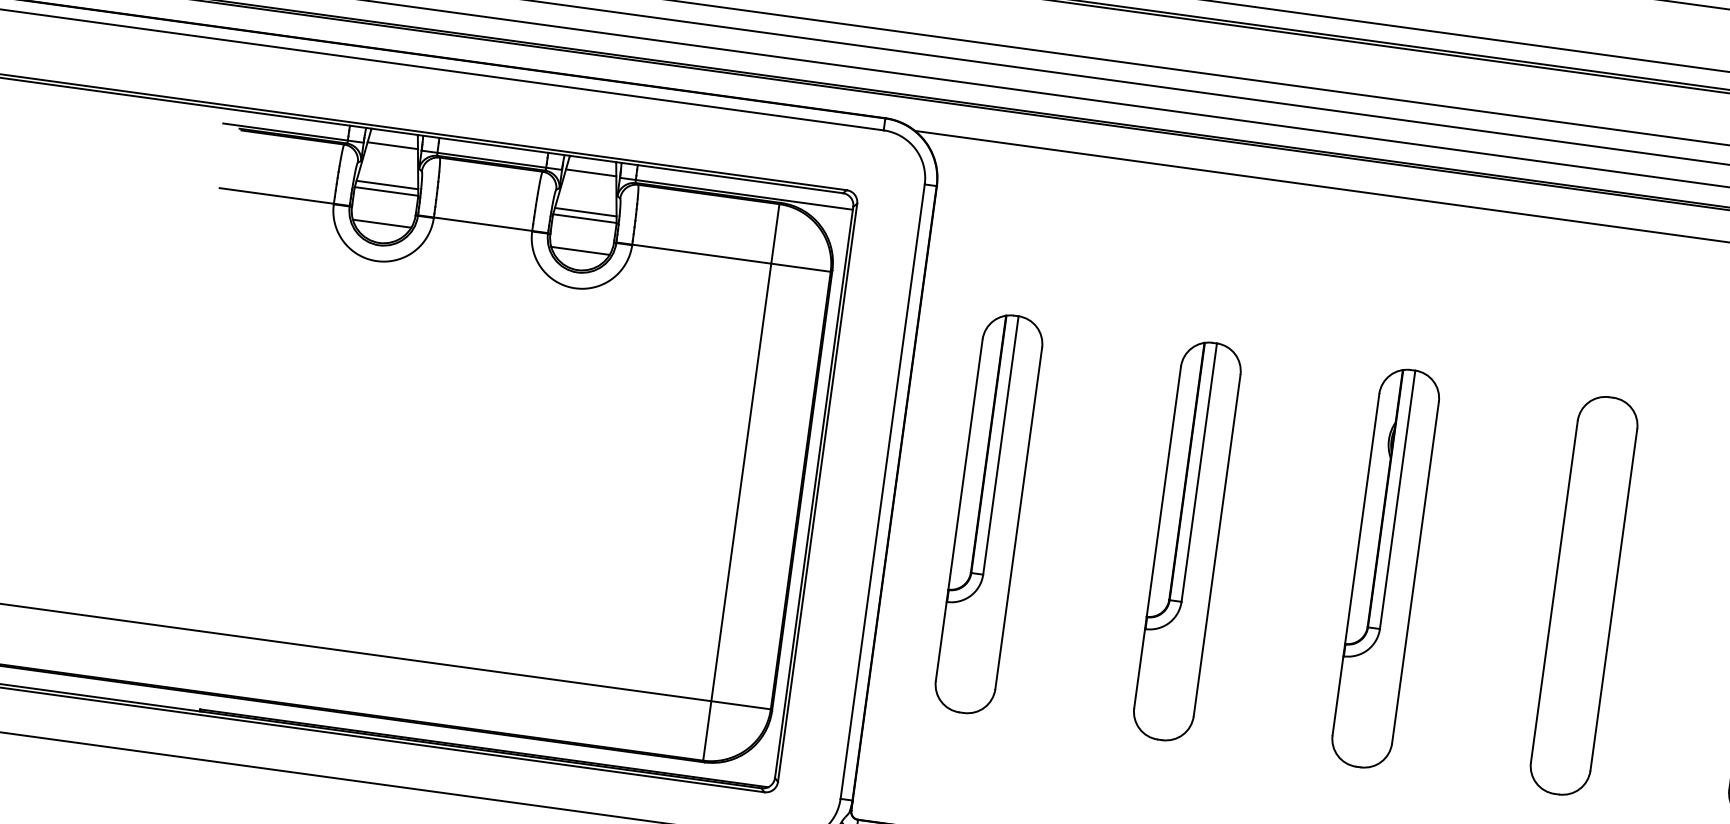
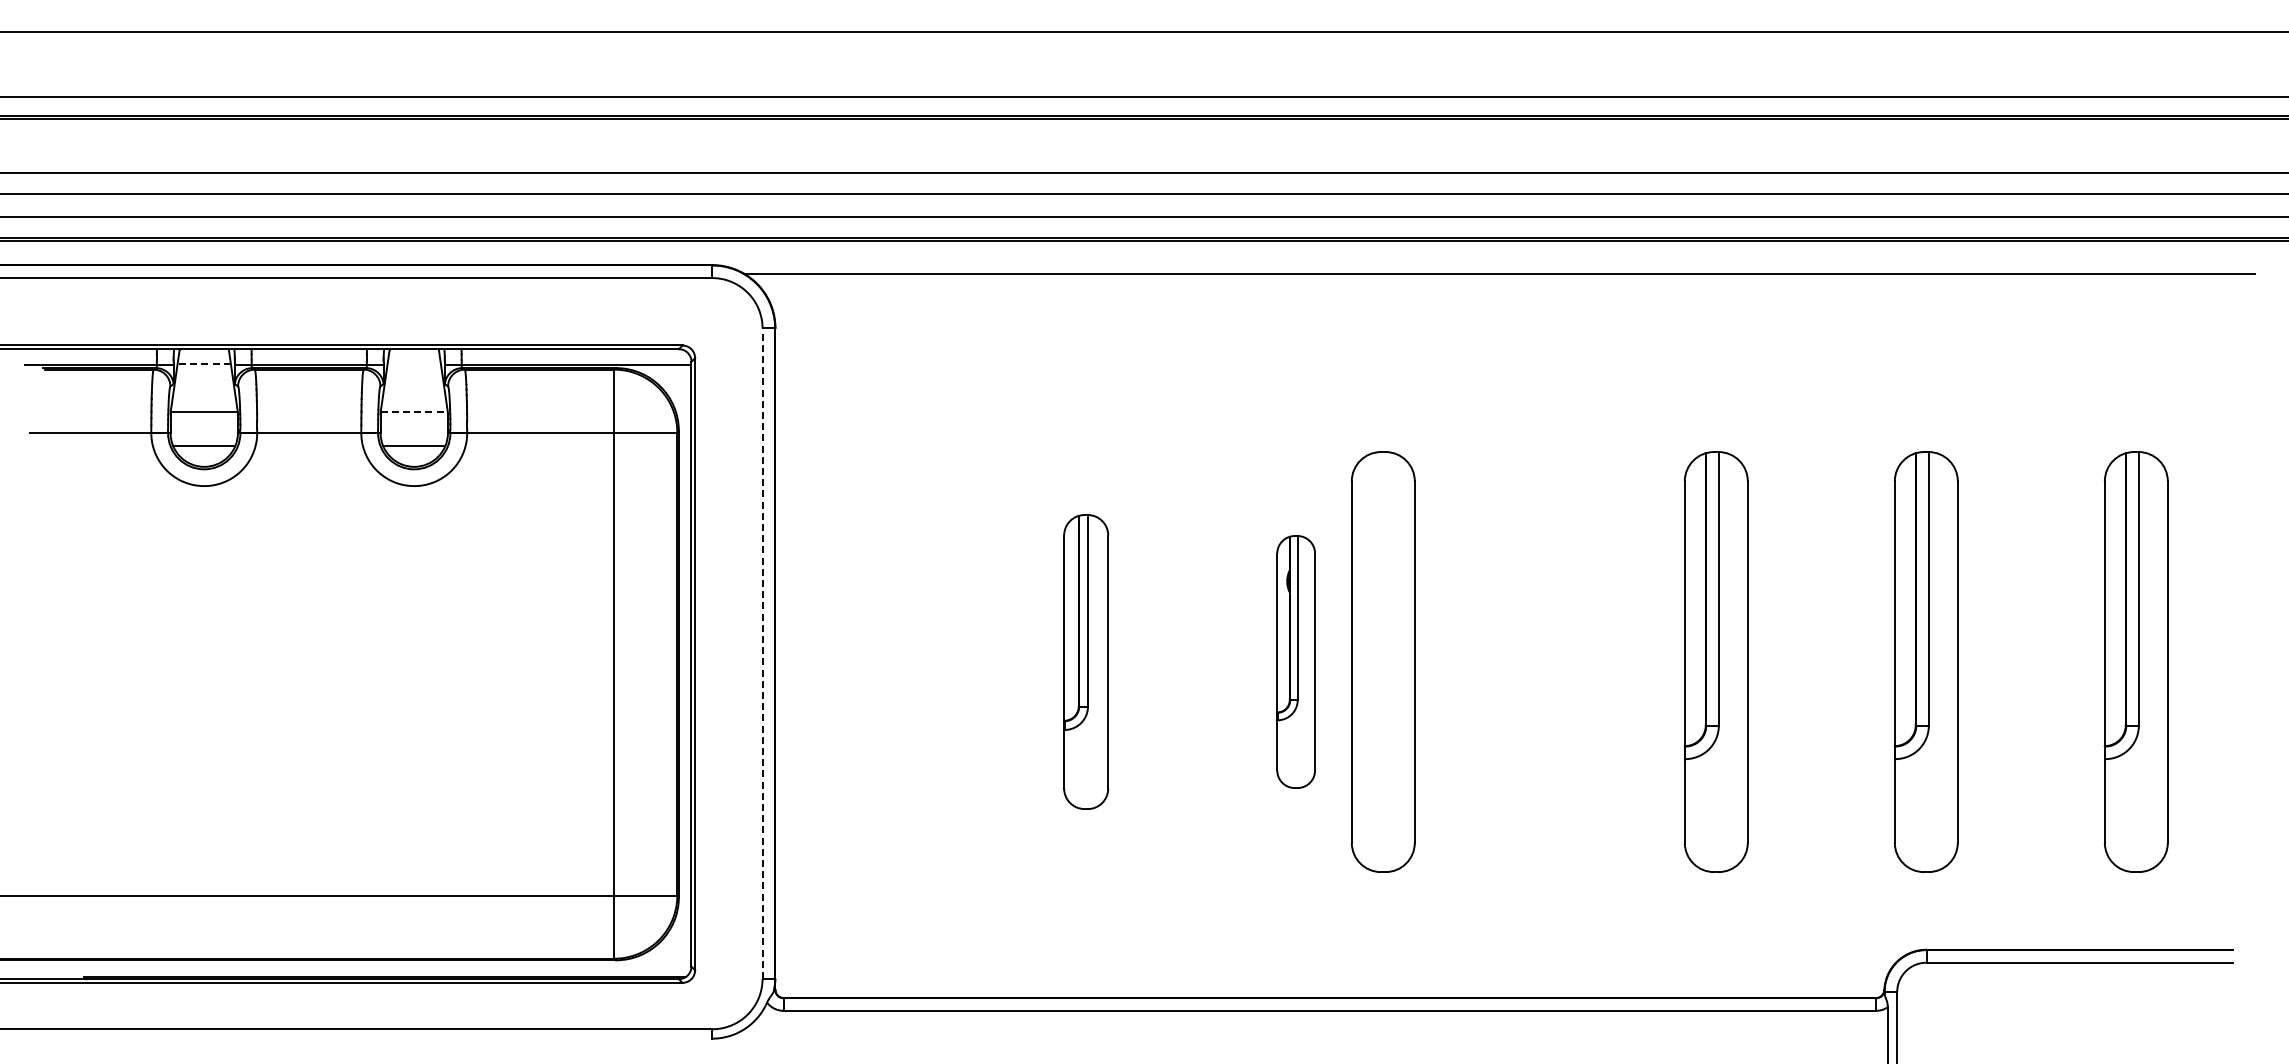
line: (393, 145) -> (204, 363), solid -> dashed
line: (590, 172) -> (413, 363), removed
line: (386, 184) -> (203, 405), removed
line: (585, 212) -> (413, 405), removed
line: (585, 218) -> (414, 412), solid -> dashed
line: (882, 491) -> (762, 653), solid -> dashed
part: (988, 513) -> (875, 661), removed
part: (1186, 540) -> (1085, 661), size x0.7
part: (1385, 568) -> (1295, 661), size x0.6
part: (1583, 595) -> (1382, 661), moved

